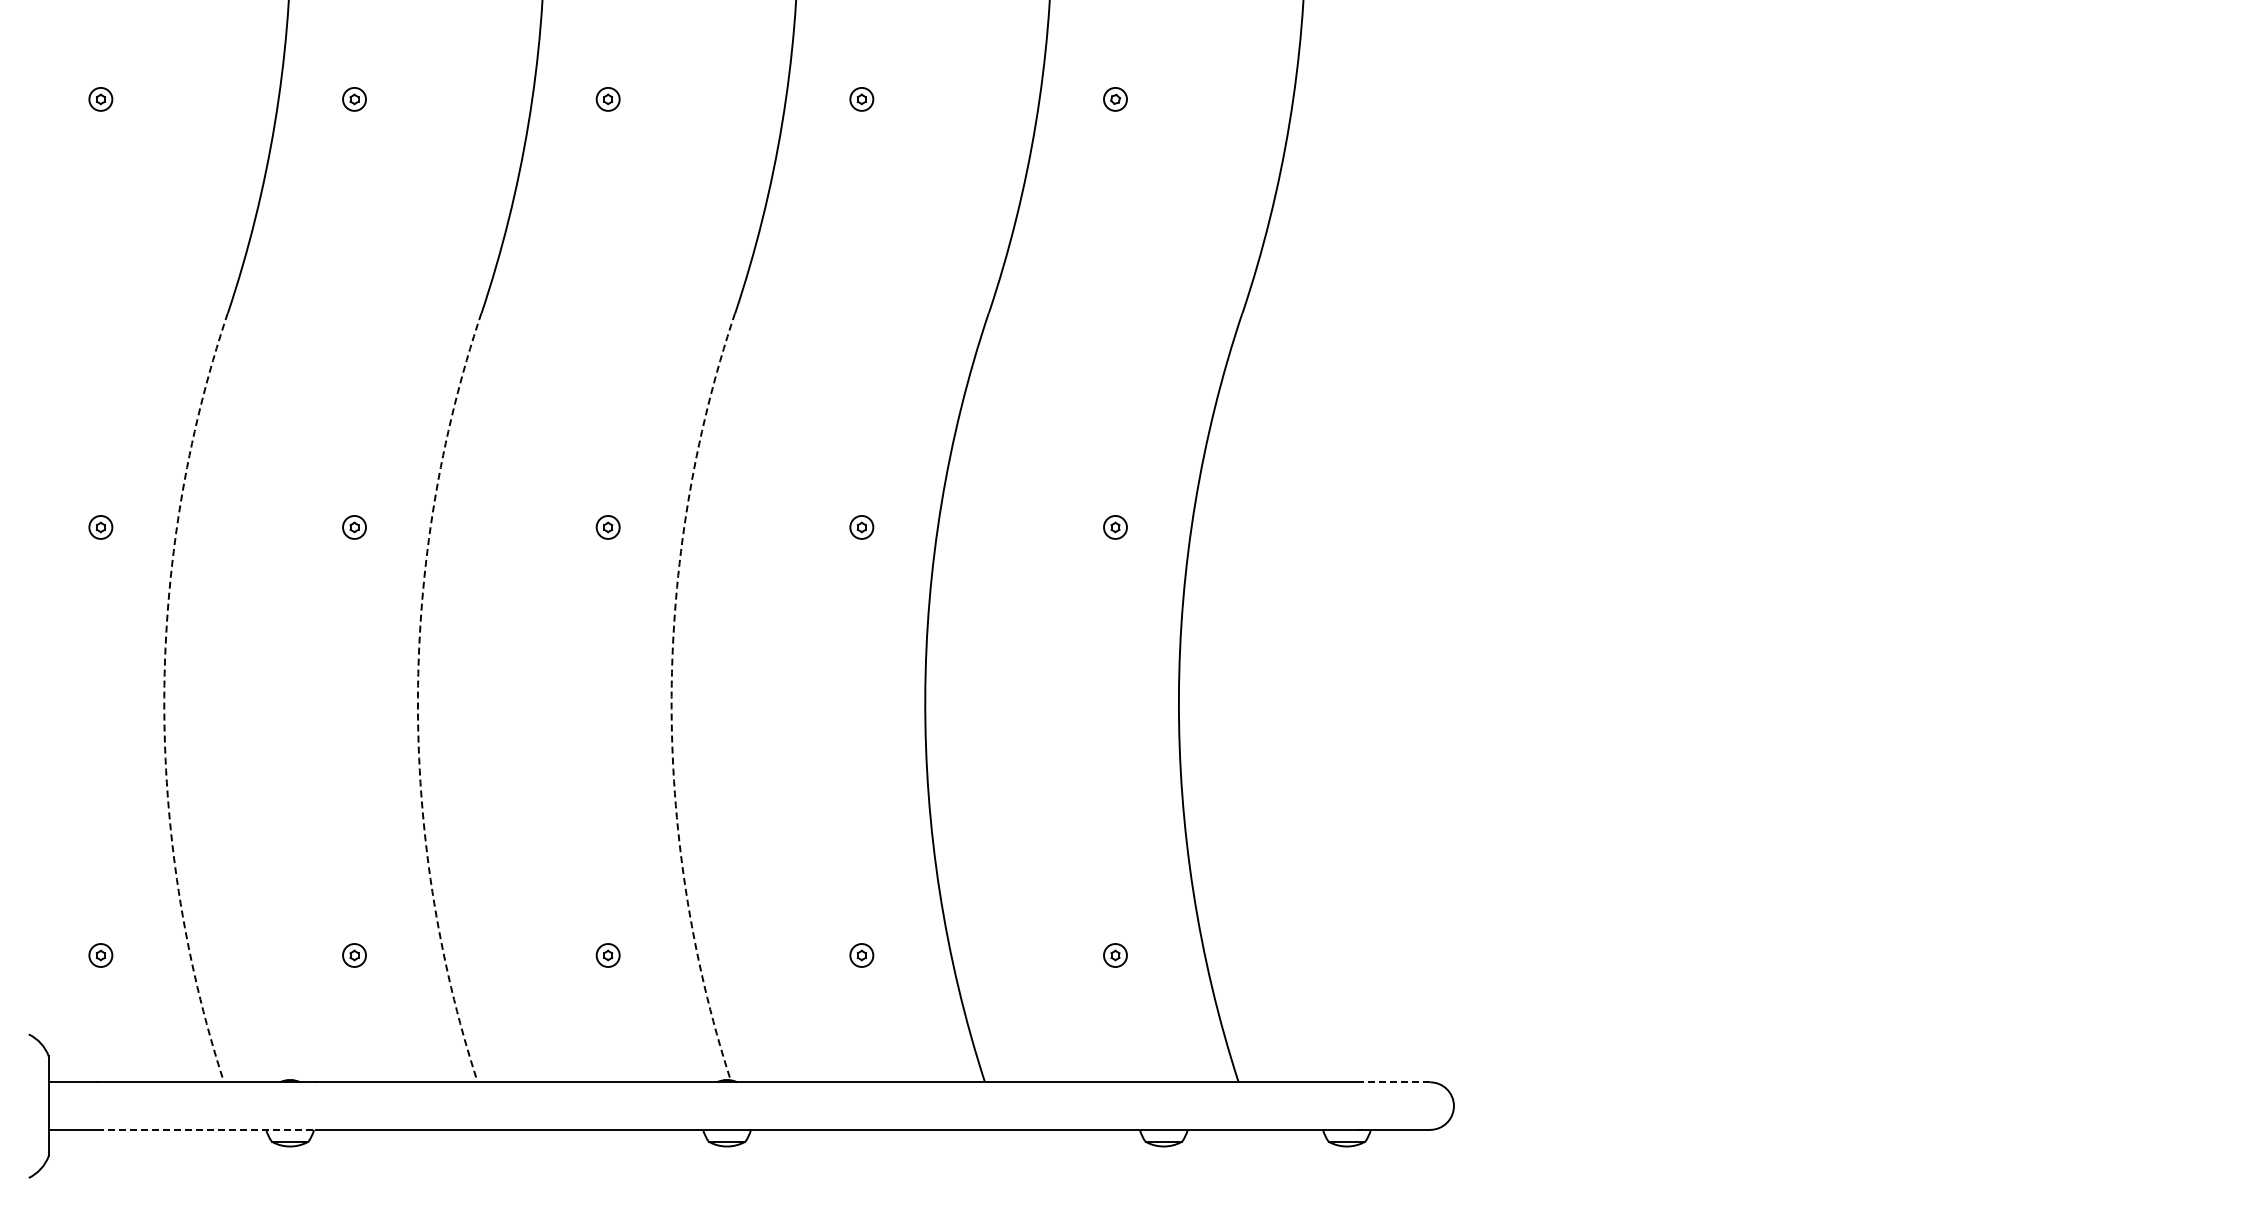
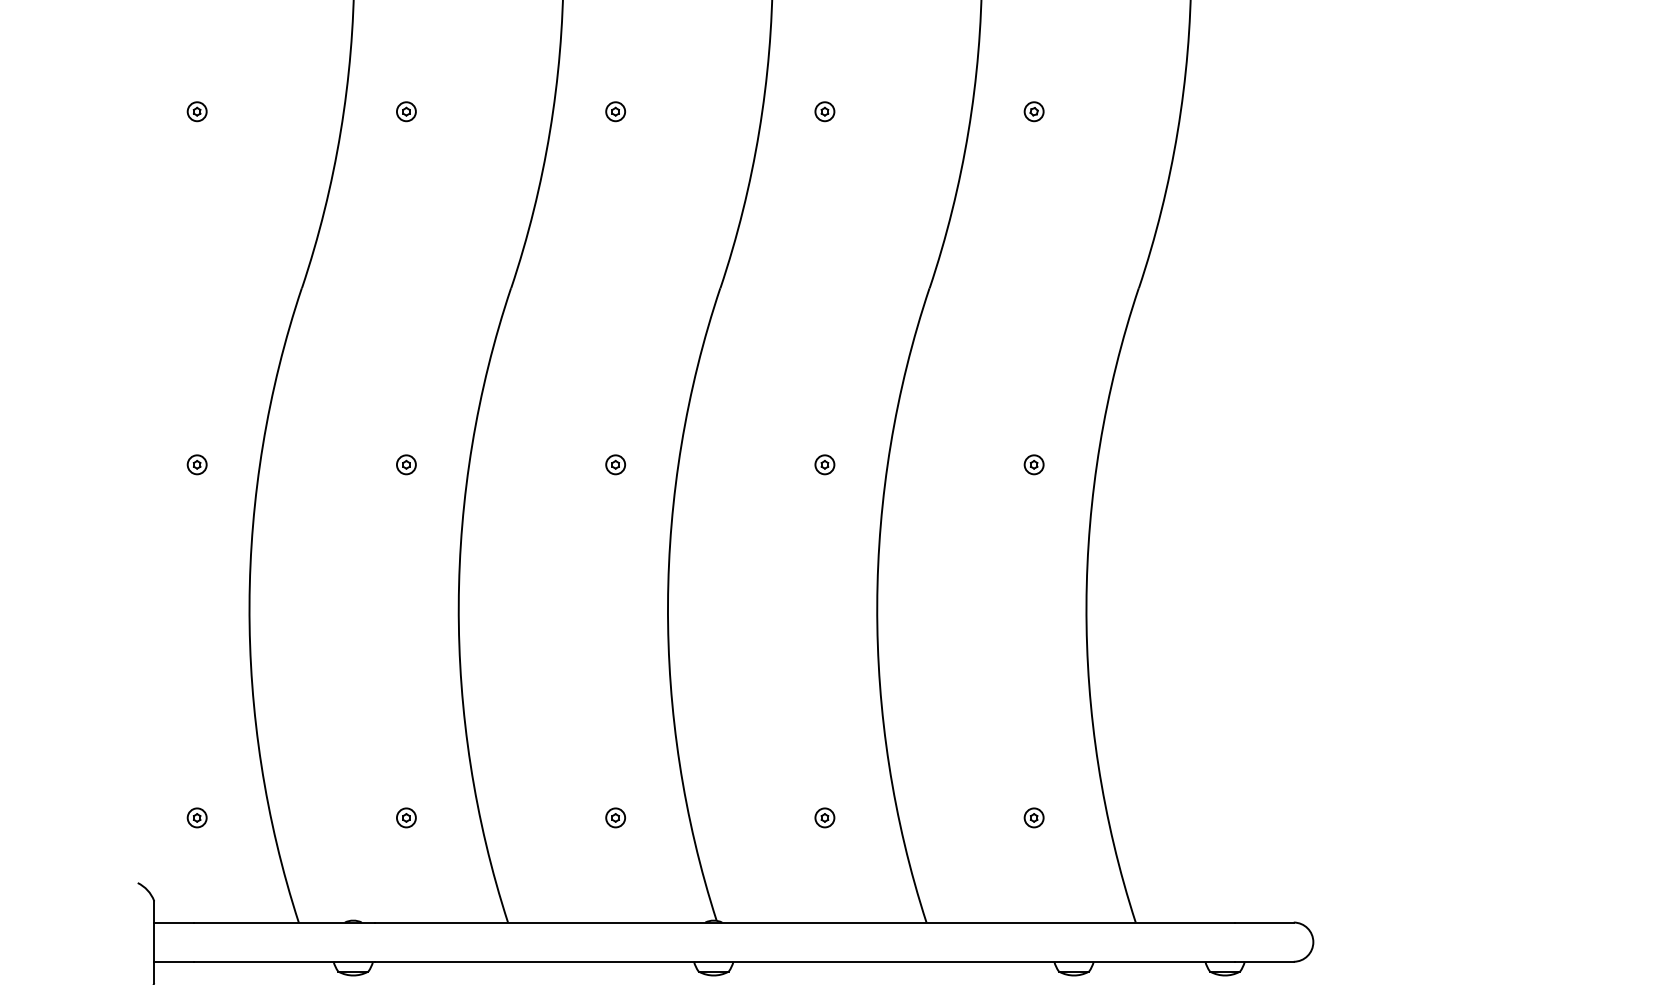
arc: (671, 696) -> (667, 604), dashed -> solid
arc: (164, 697) -> (249, 605), dashed -> solid
arc: (417, 697) -> (458, 605), dashed -> solid
line: (1394, 1082) -> (1264, 922), dashed -> solid
line: (206, 1129) -> (284, 961), dashed -> solid

